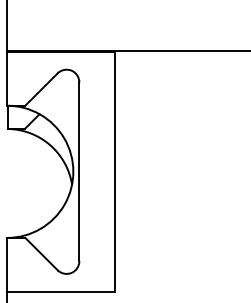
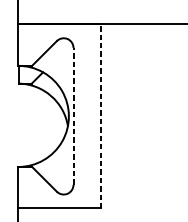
line: (79, 171) -> (73, 116), solid -> dashed
line: (115, 171) -> (101, 116), solid -> dashed

